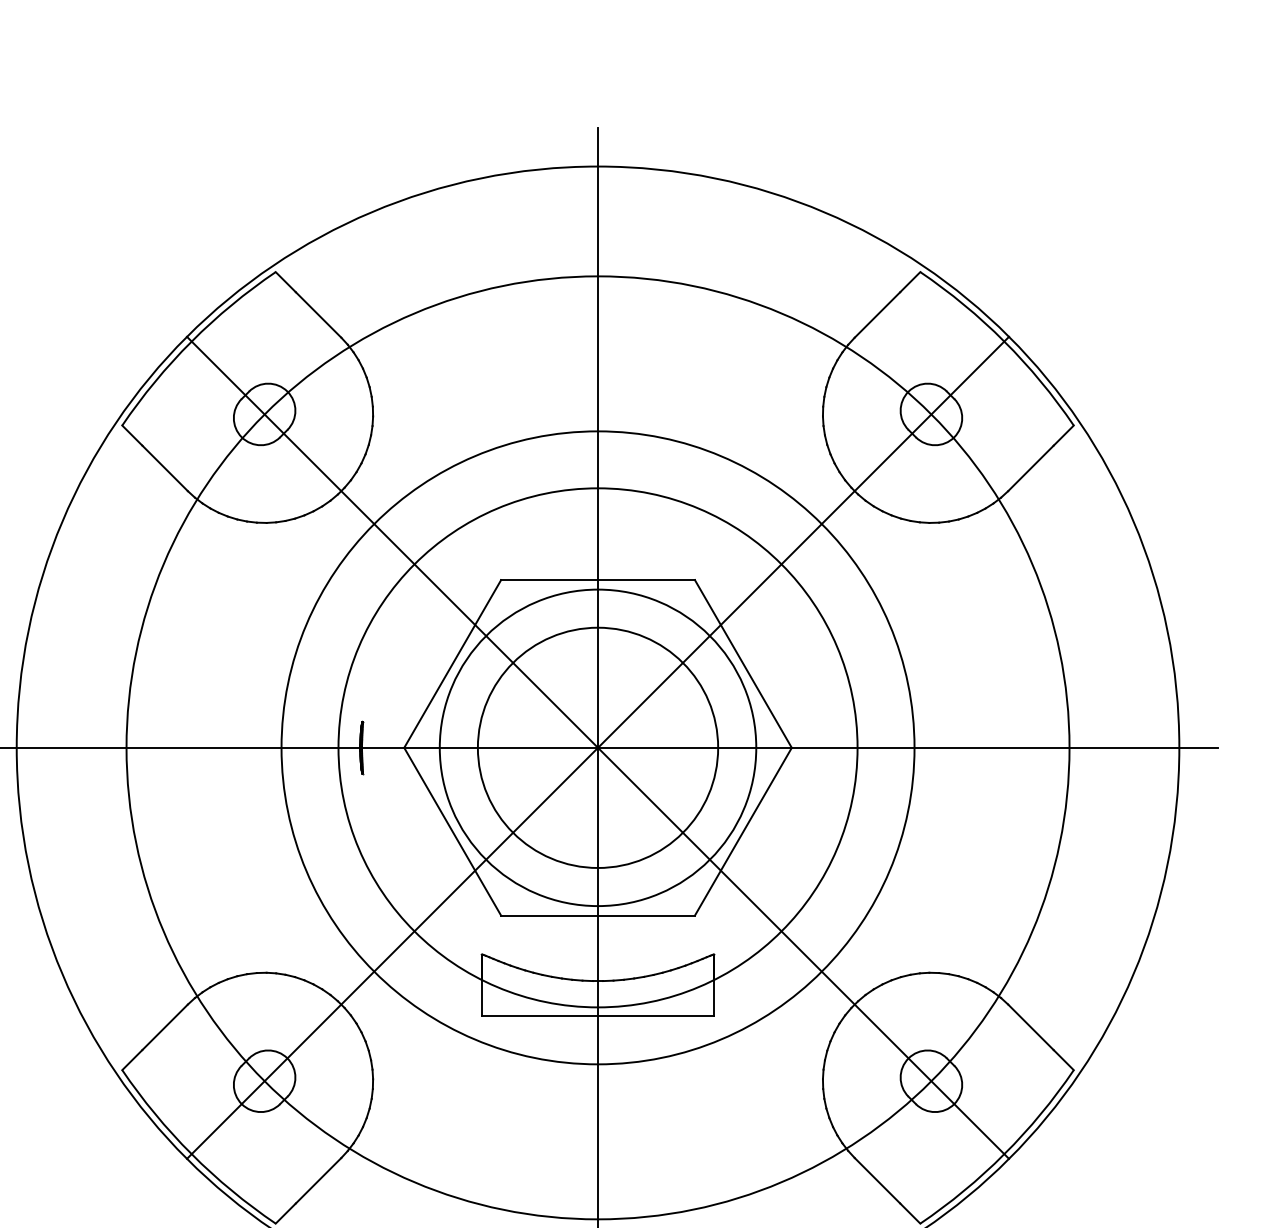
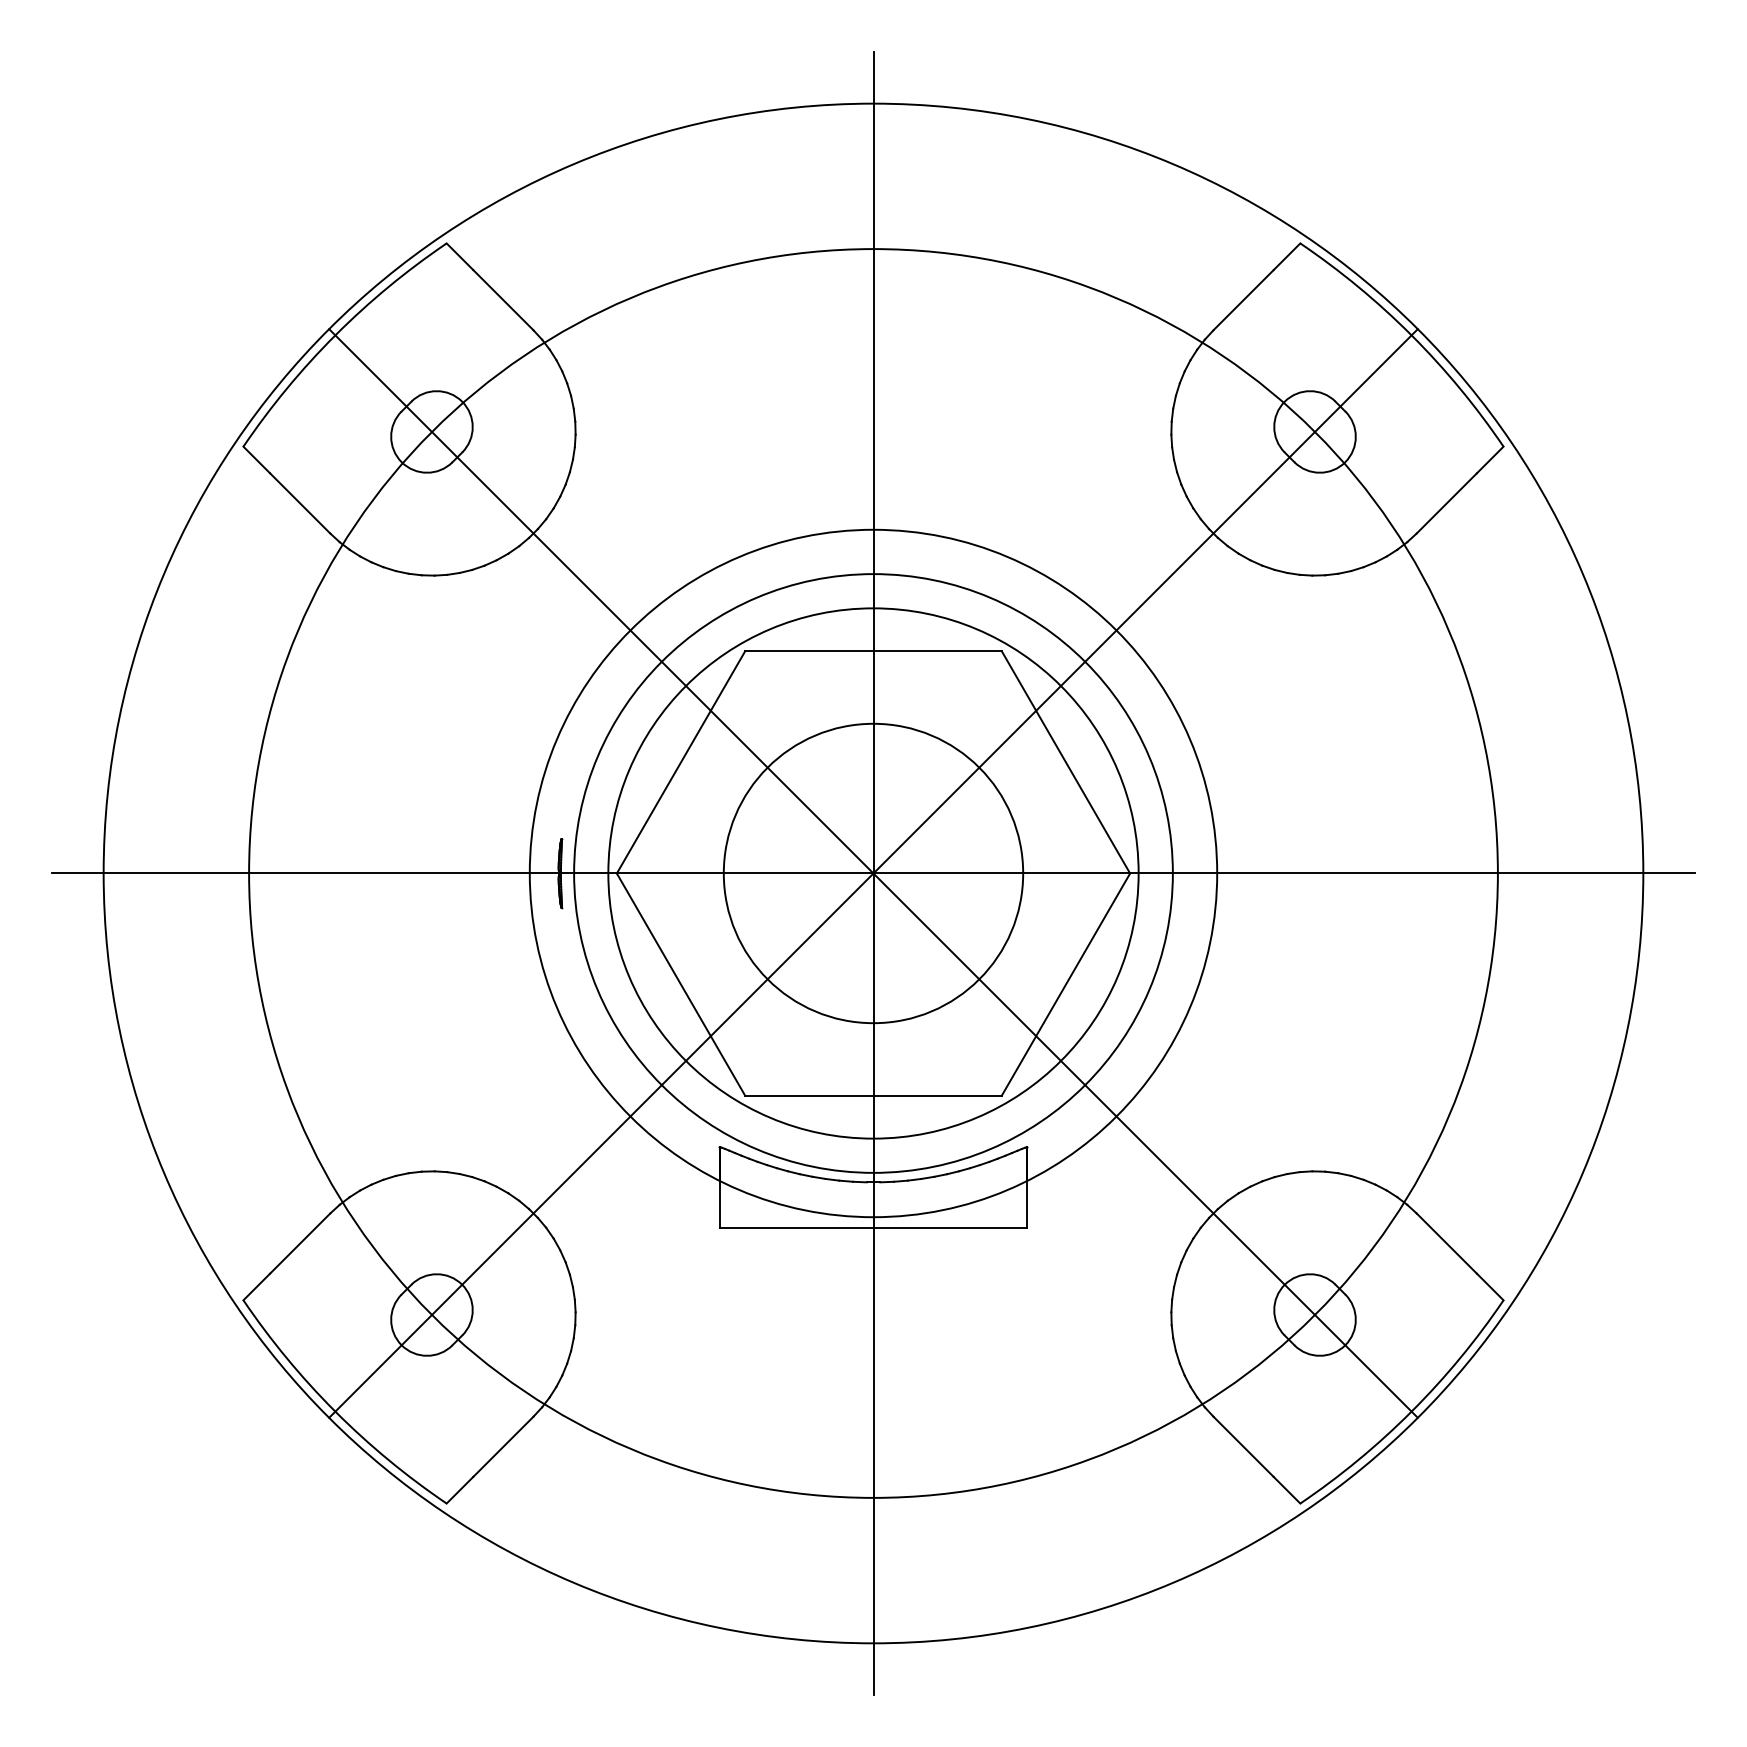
circle: (598, 747) -> (873, 873), size x0.71
circle: (598, 747) -> (873, 873), size x0.71
circle: (598, 747) -> (873, 873), size x1.67

